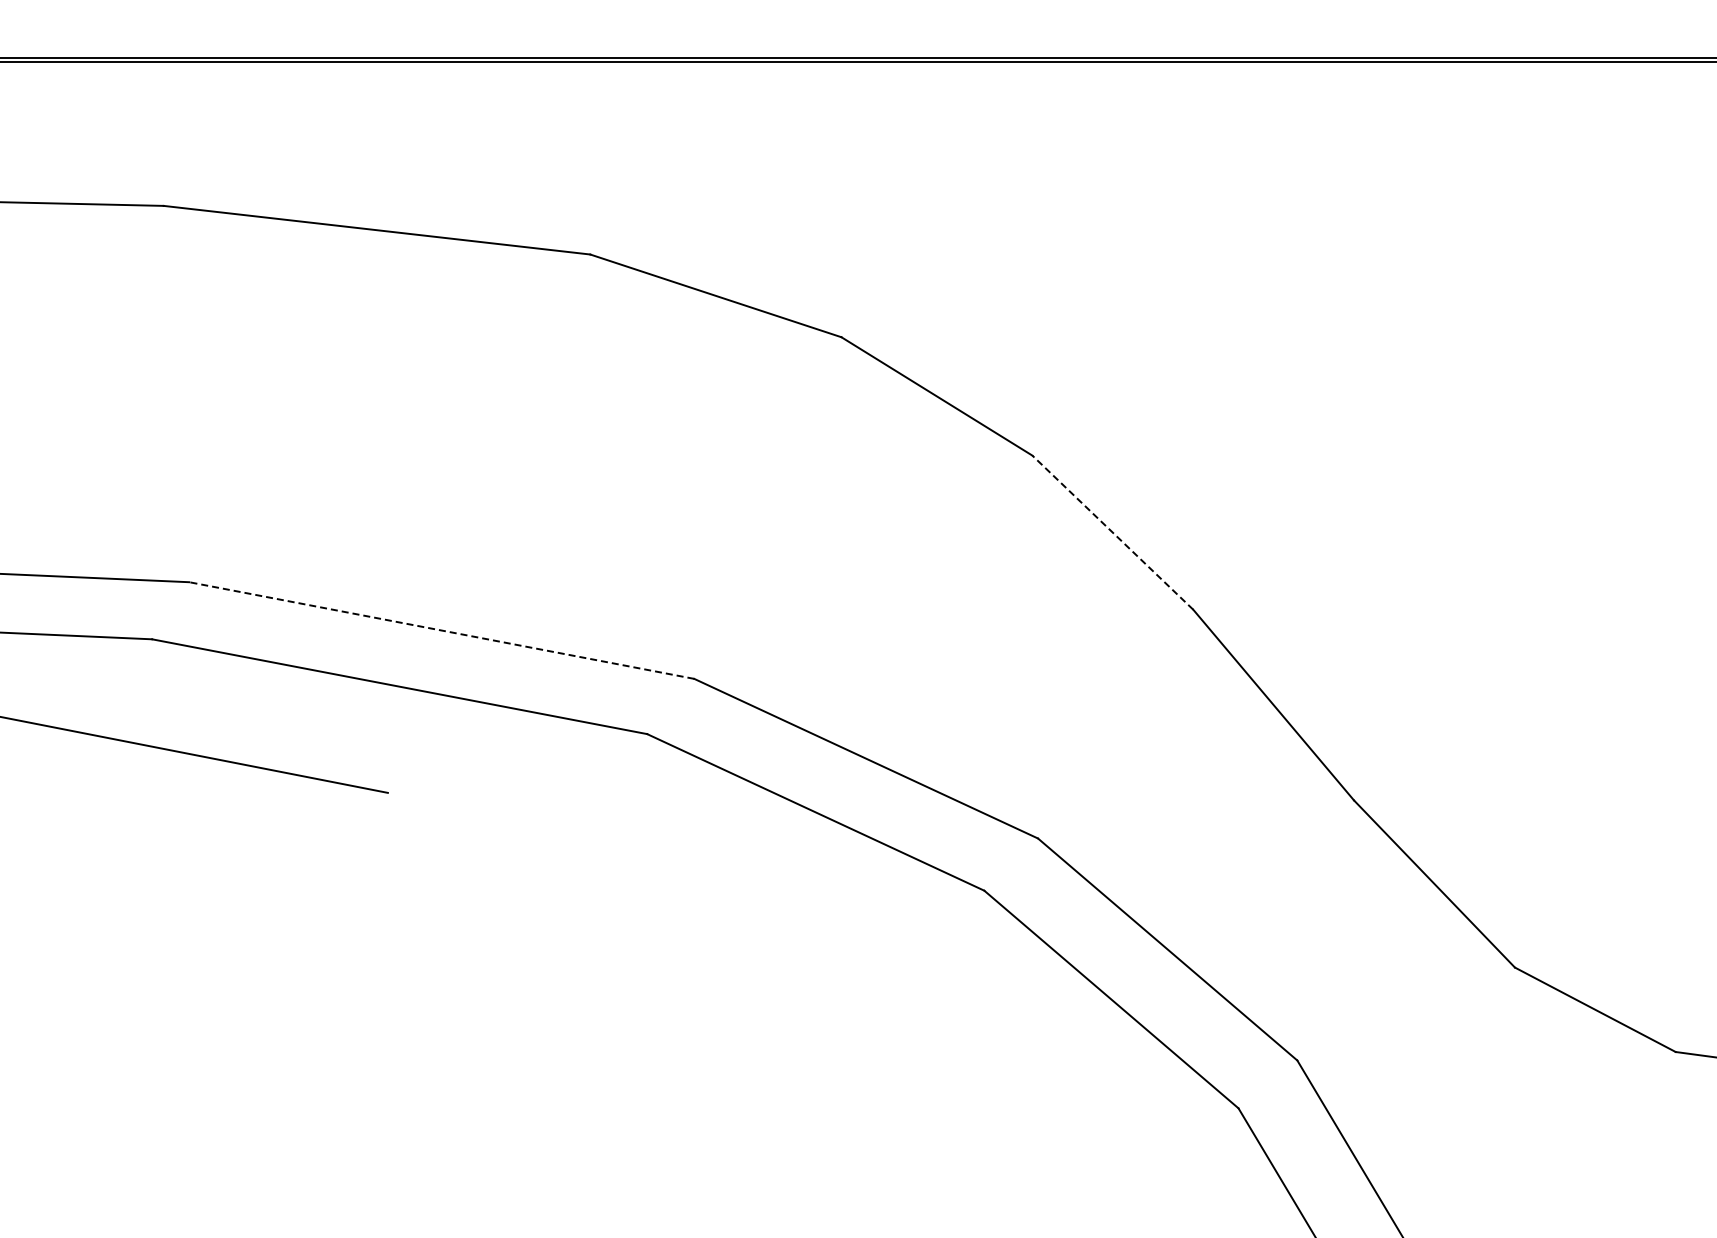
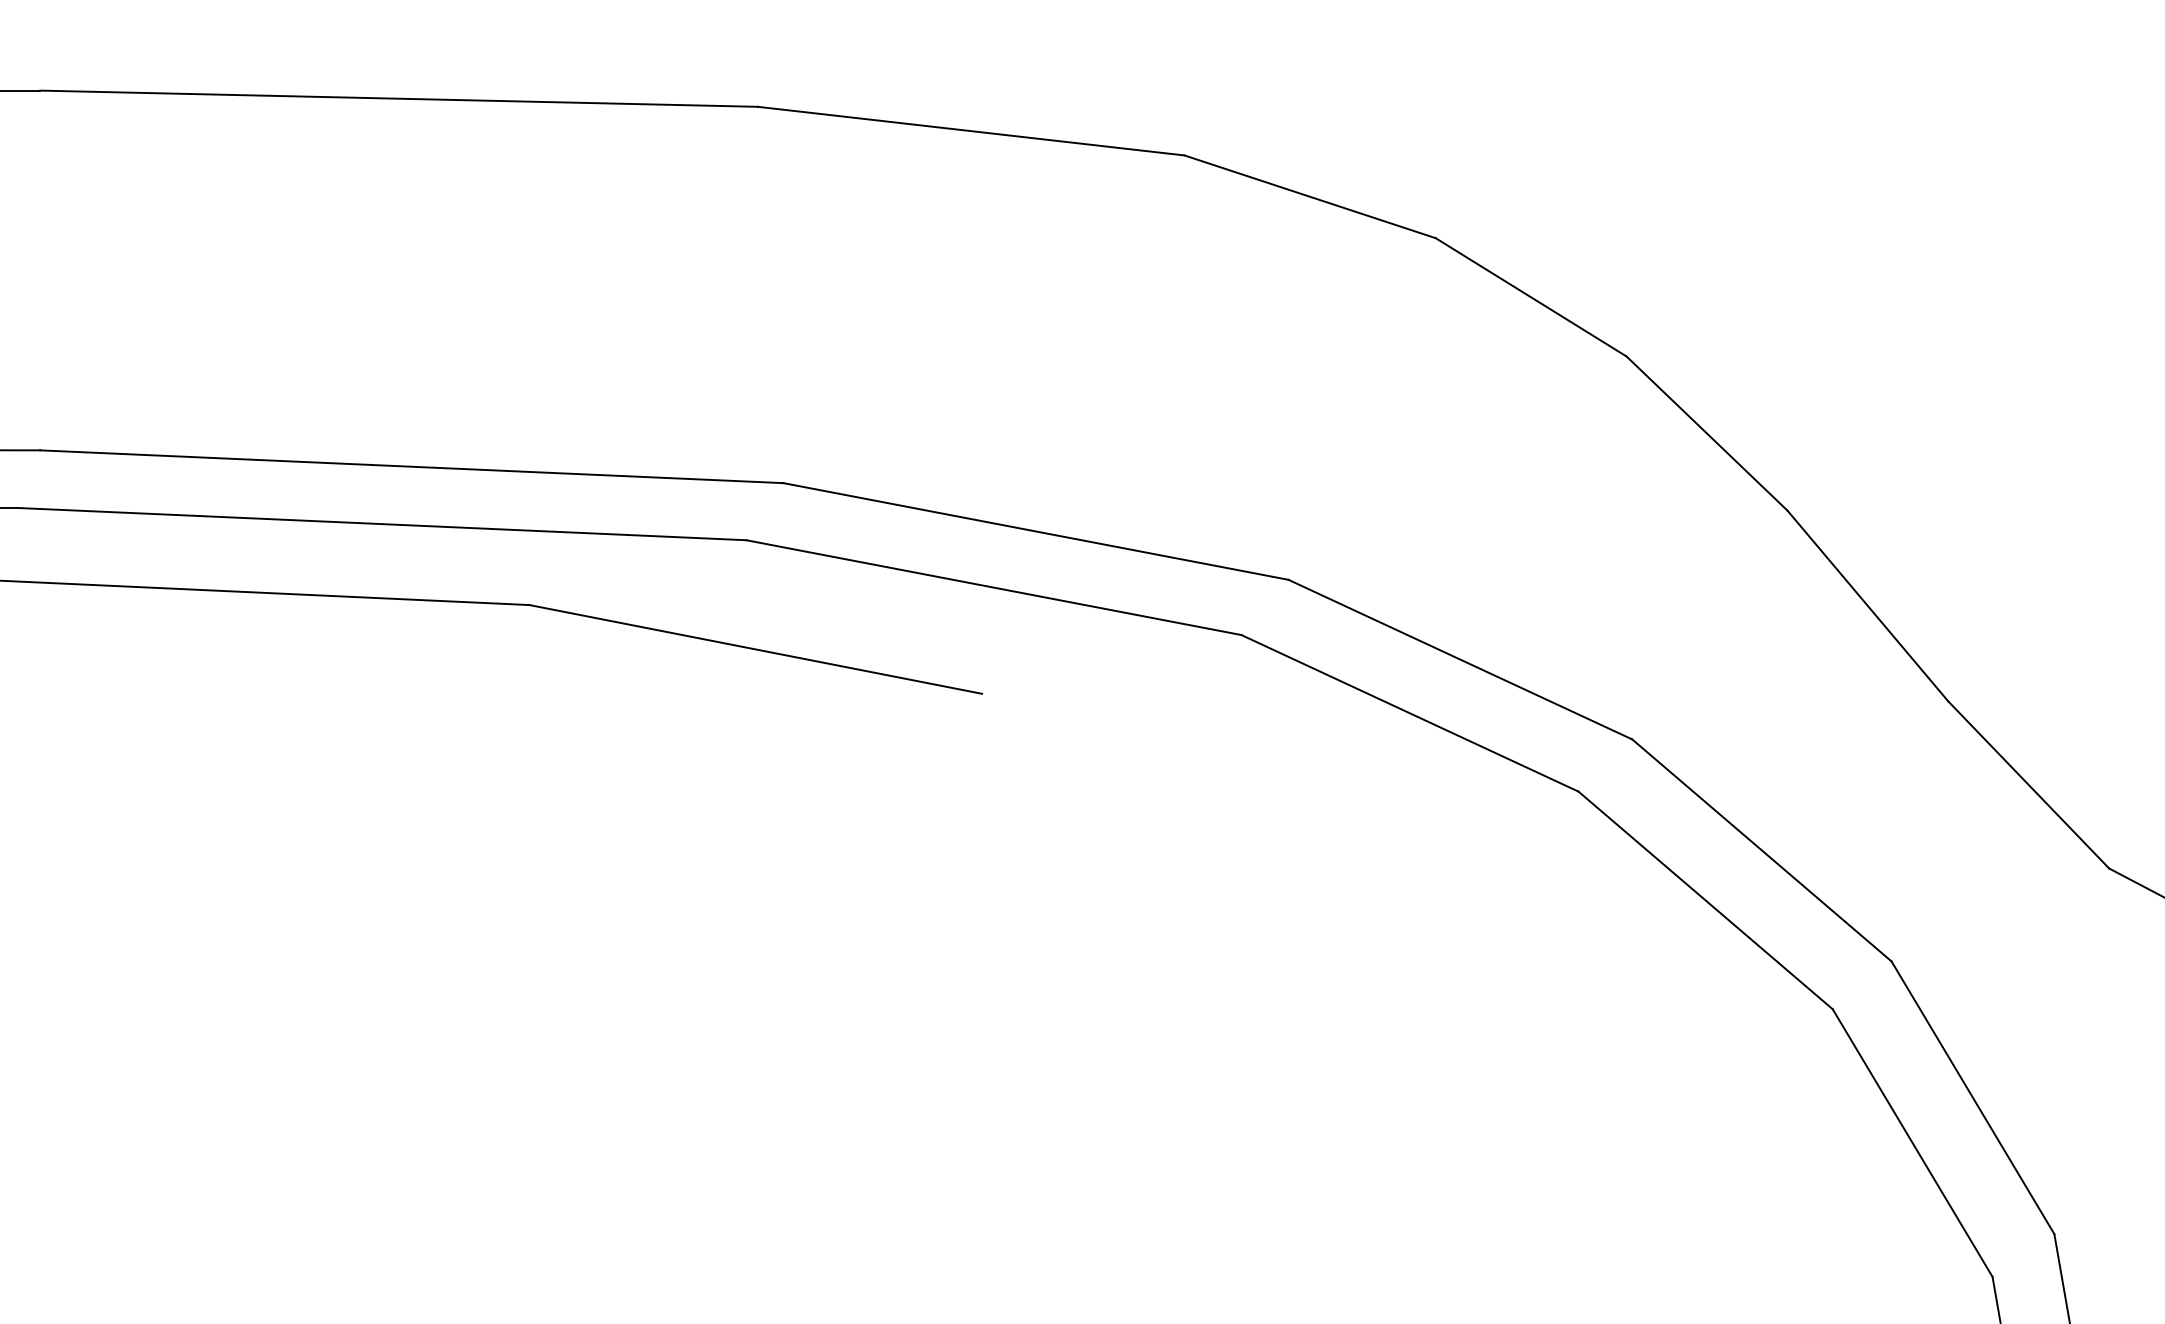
line: (1112, 532) -> (1706, 433), dashed -> solid
line: (441, 630) -> (1035, 531), dashed -> solid

